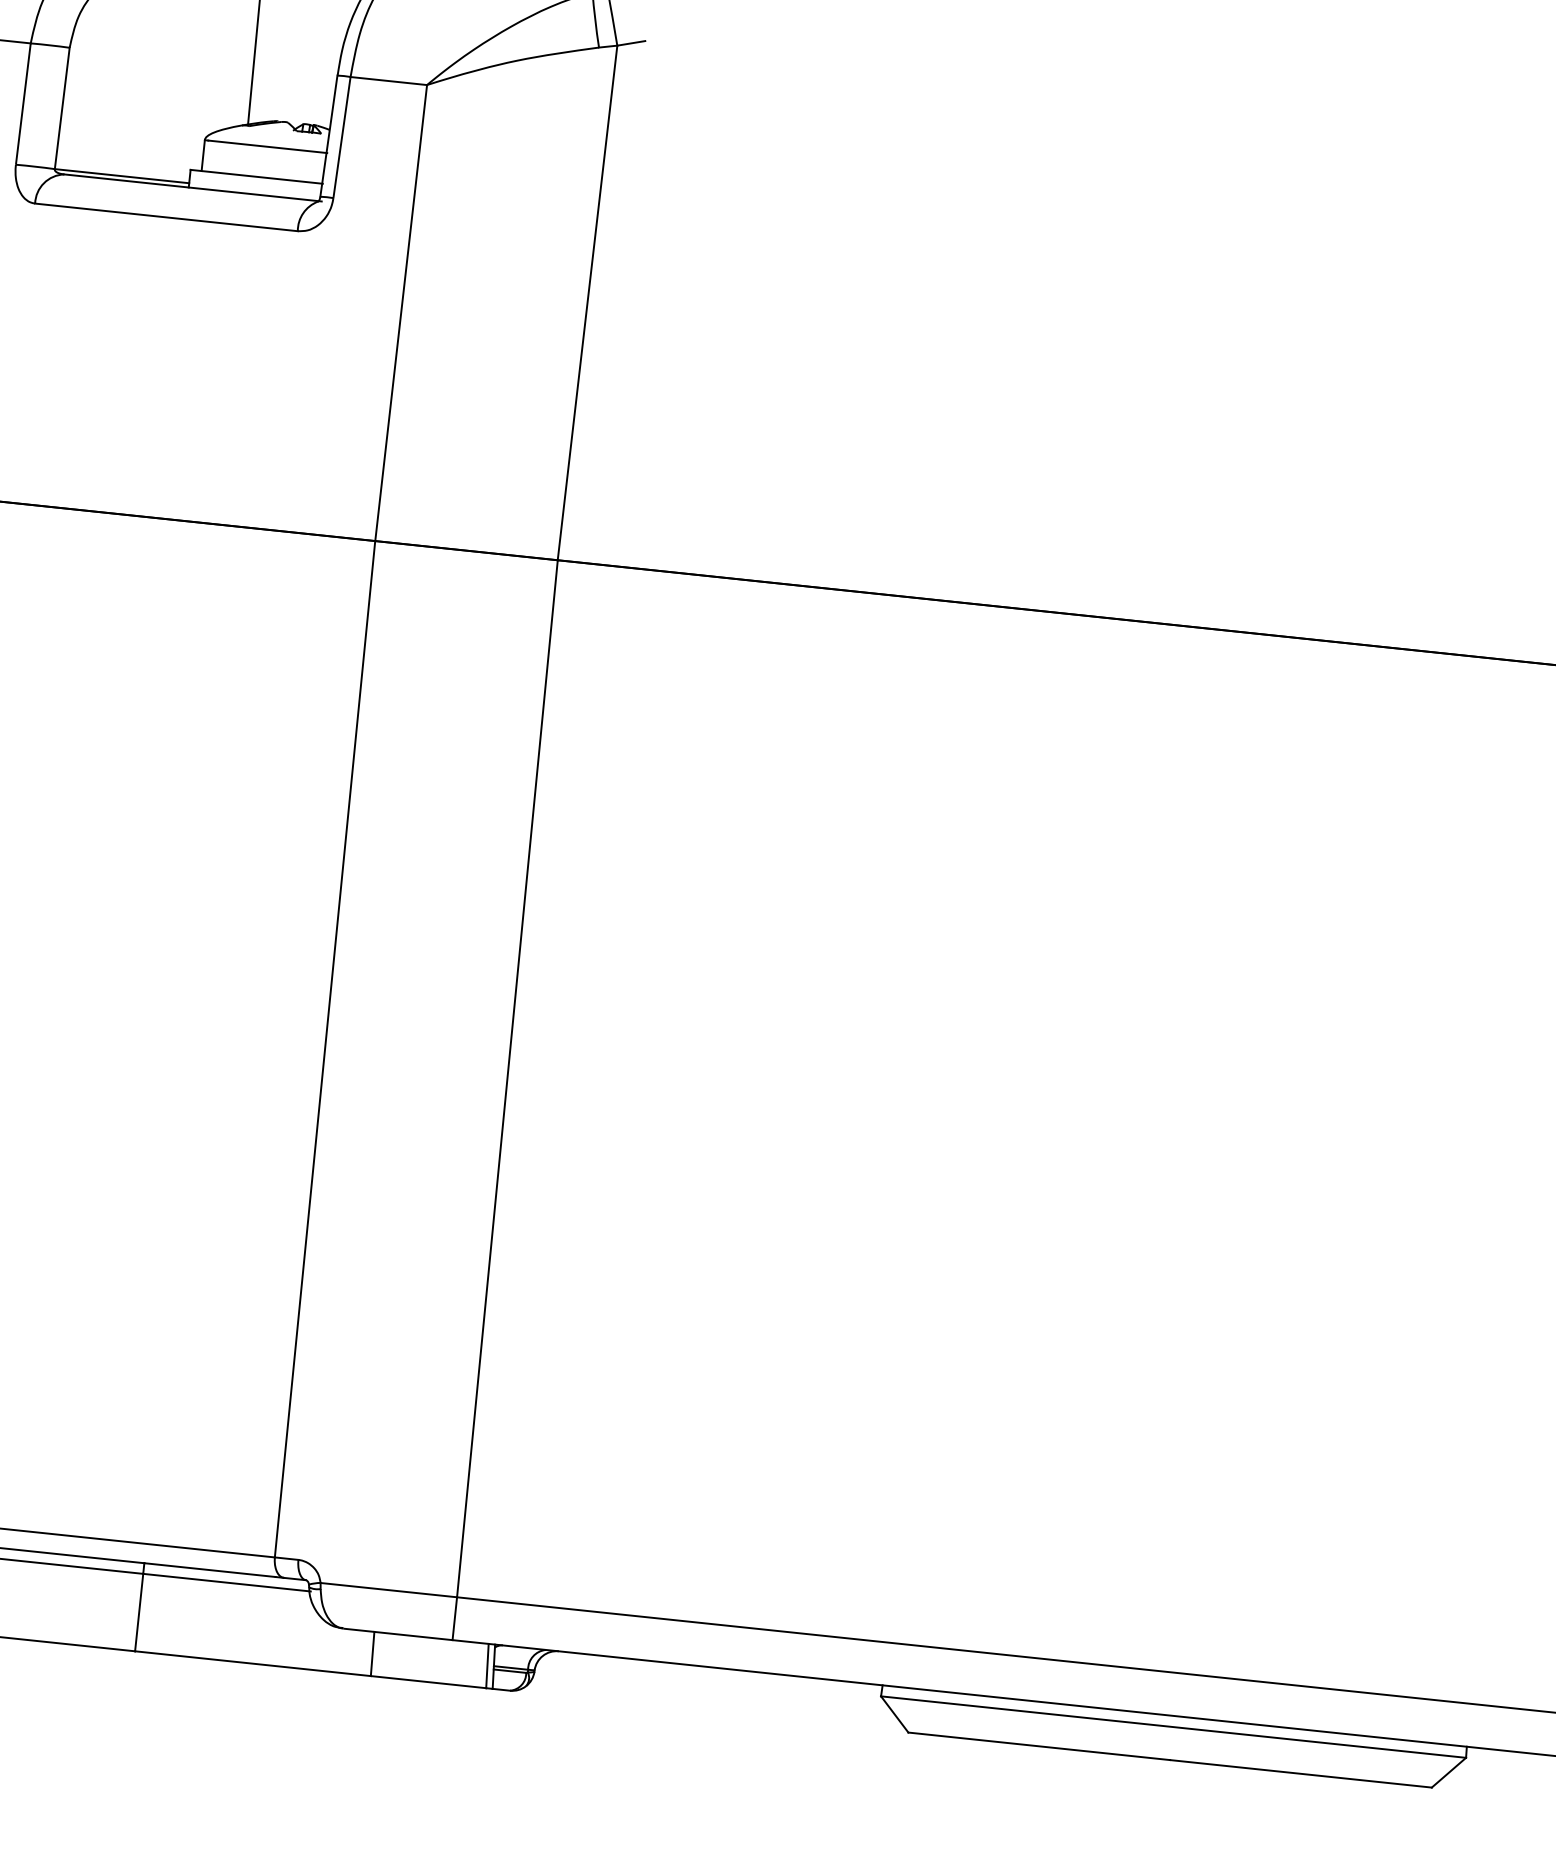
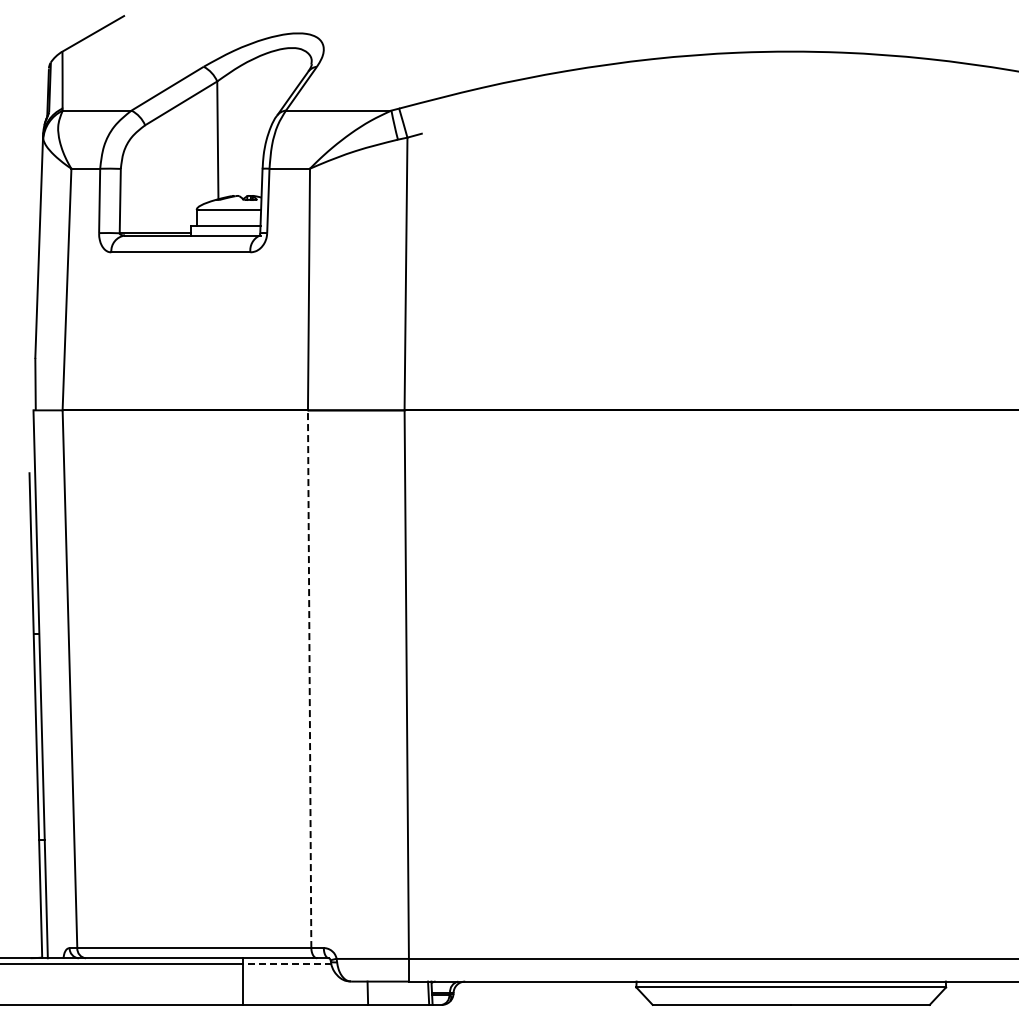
line: (324, 1047) -> (309, 678), solid -> dashed
line: (226, 1581) -> (287, 963), solid -> dashed

